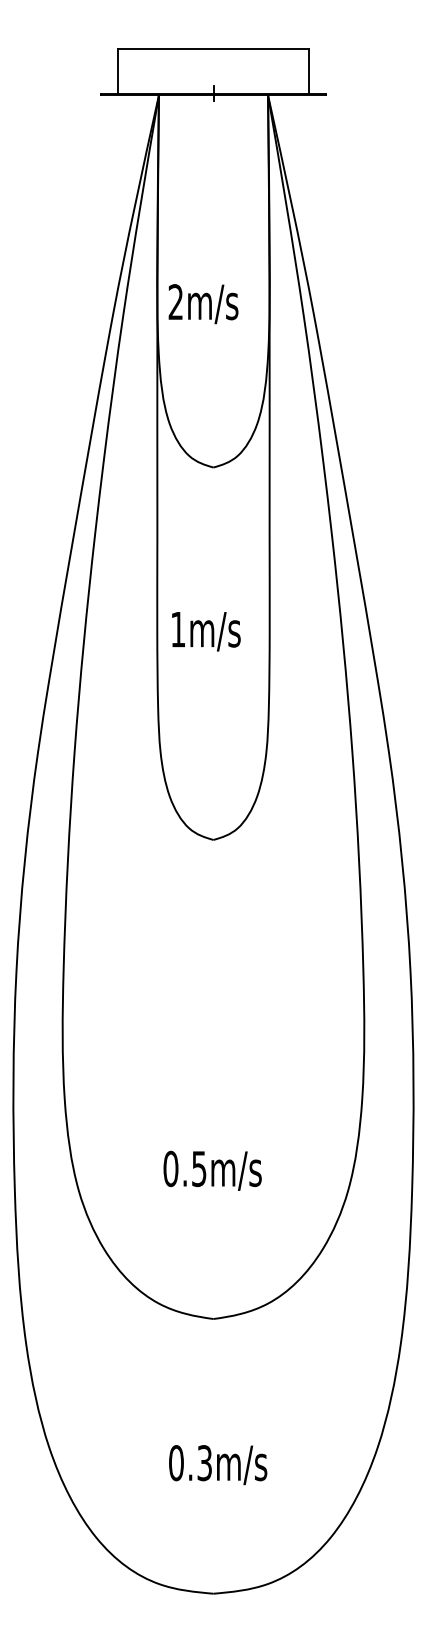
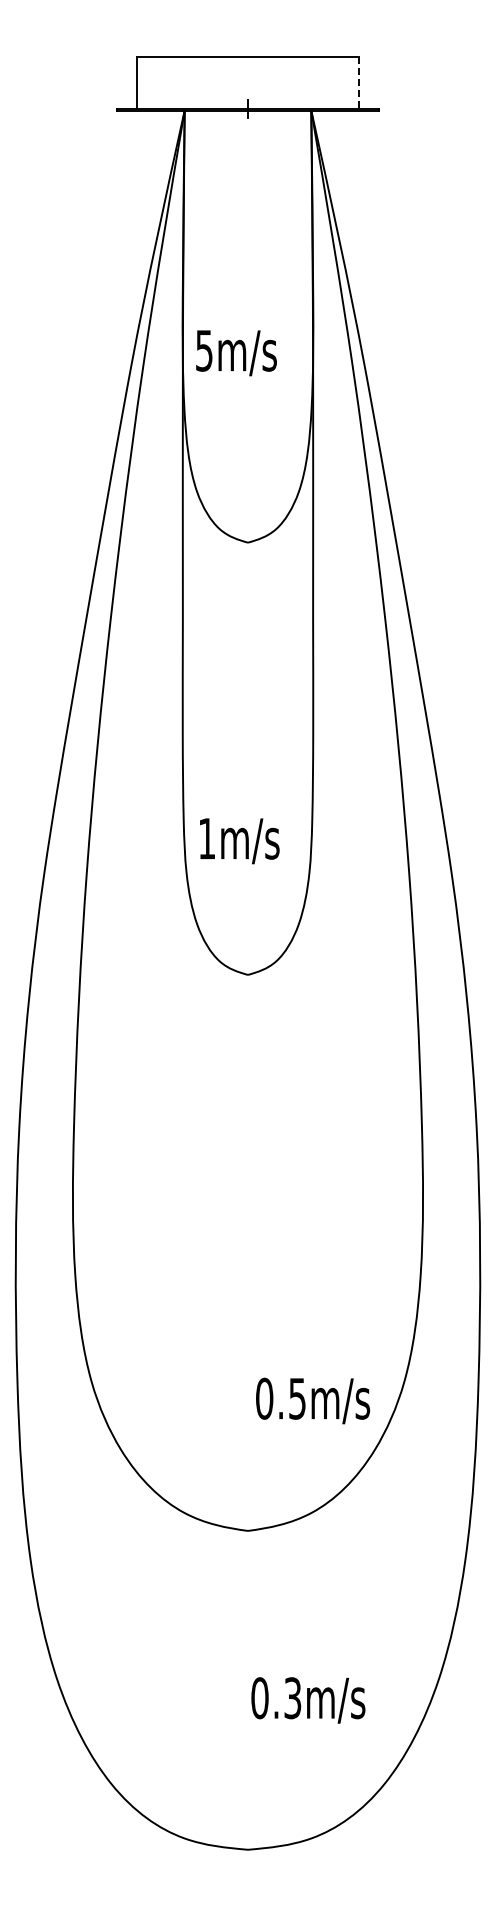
line: (308, 71) -> (358, 83), solid -> dashed
text: (176, 301) -> (204, 350), 2m/s -> 5m/s
text: (206, 631) -> (239, 841), moved
text: (213, 1170) -> (313, 1400), moved
text: (218, 1465) -> (308, 1700), moved

